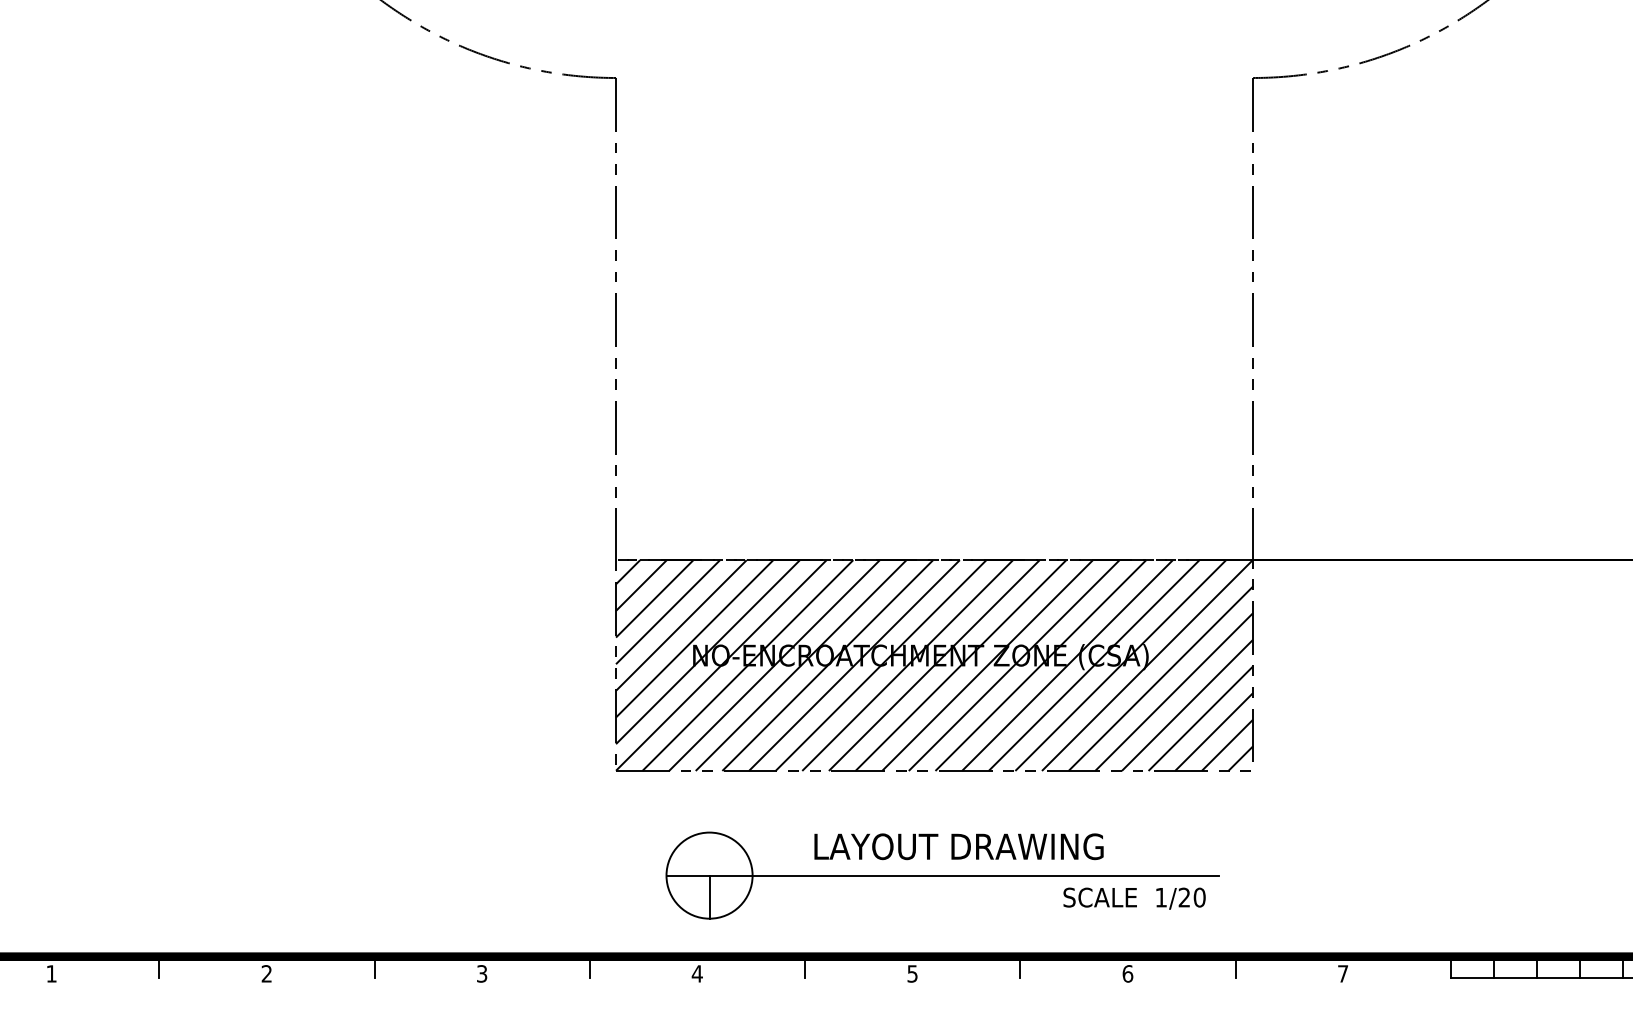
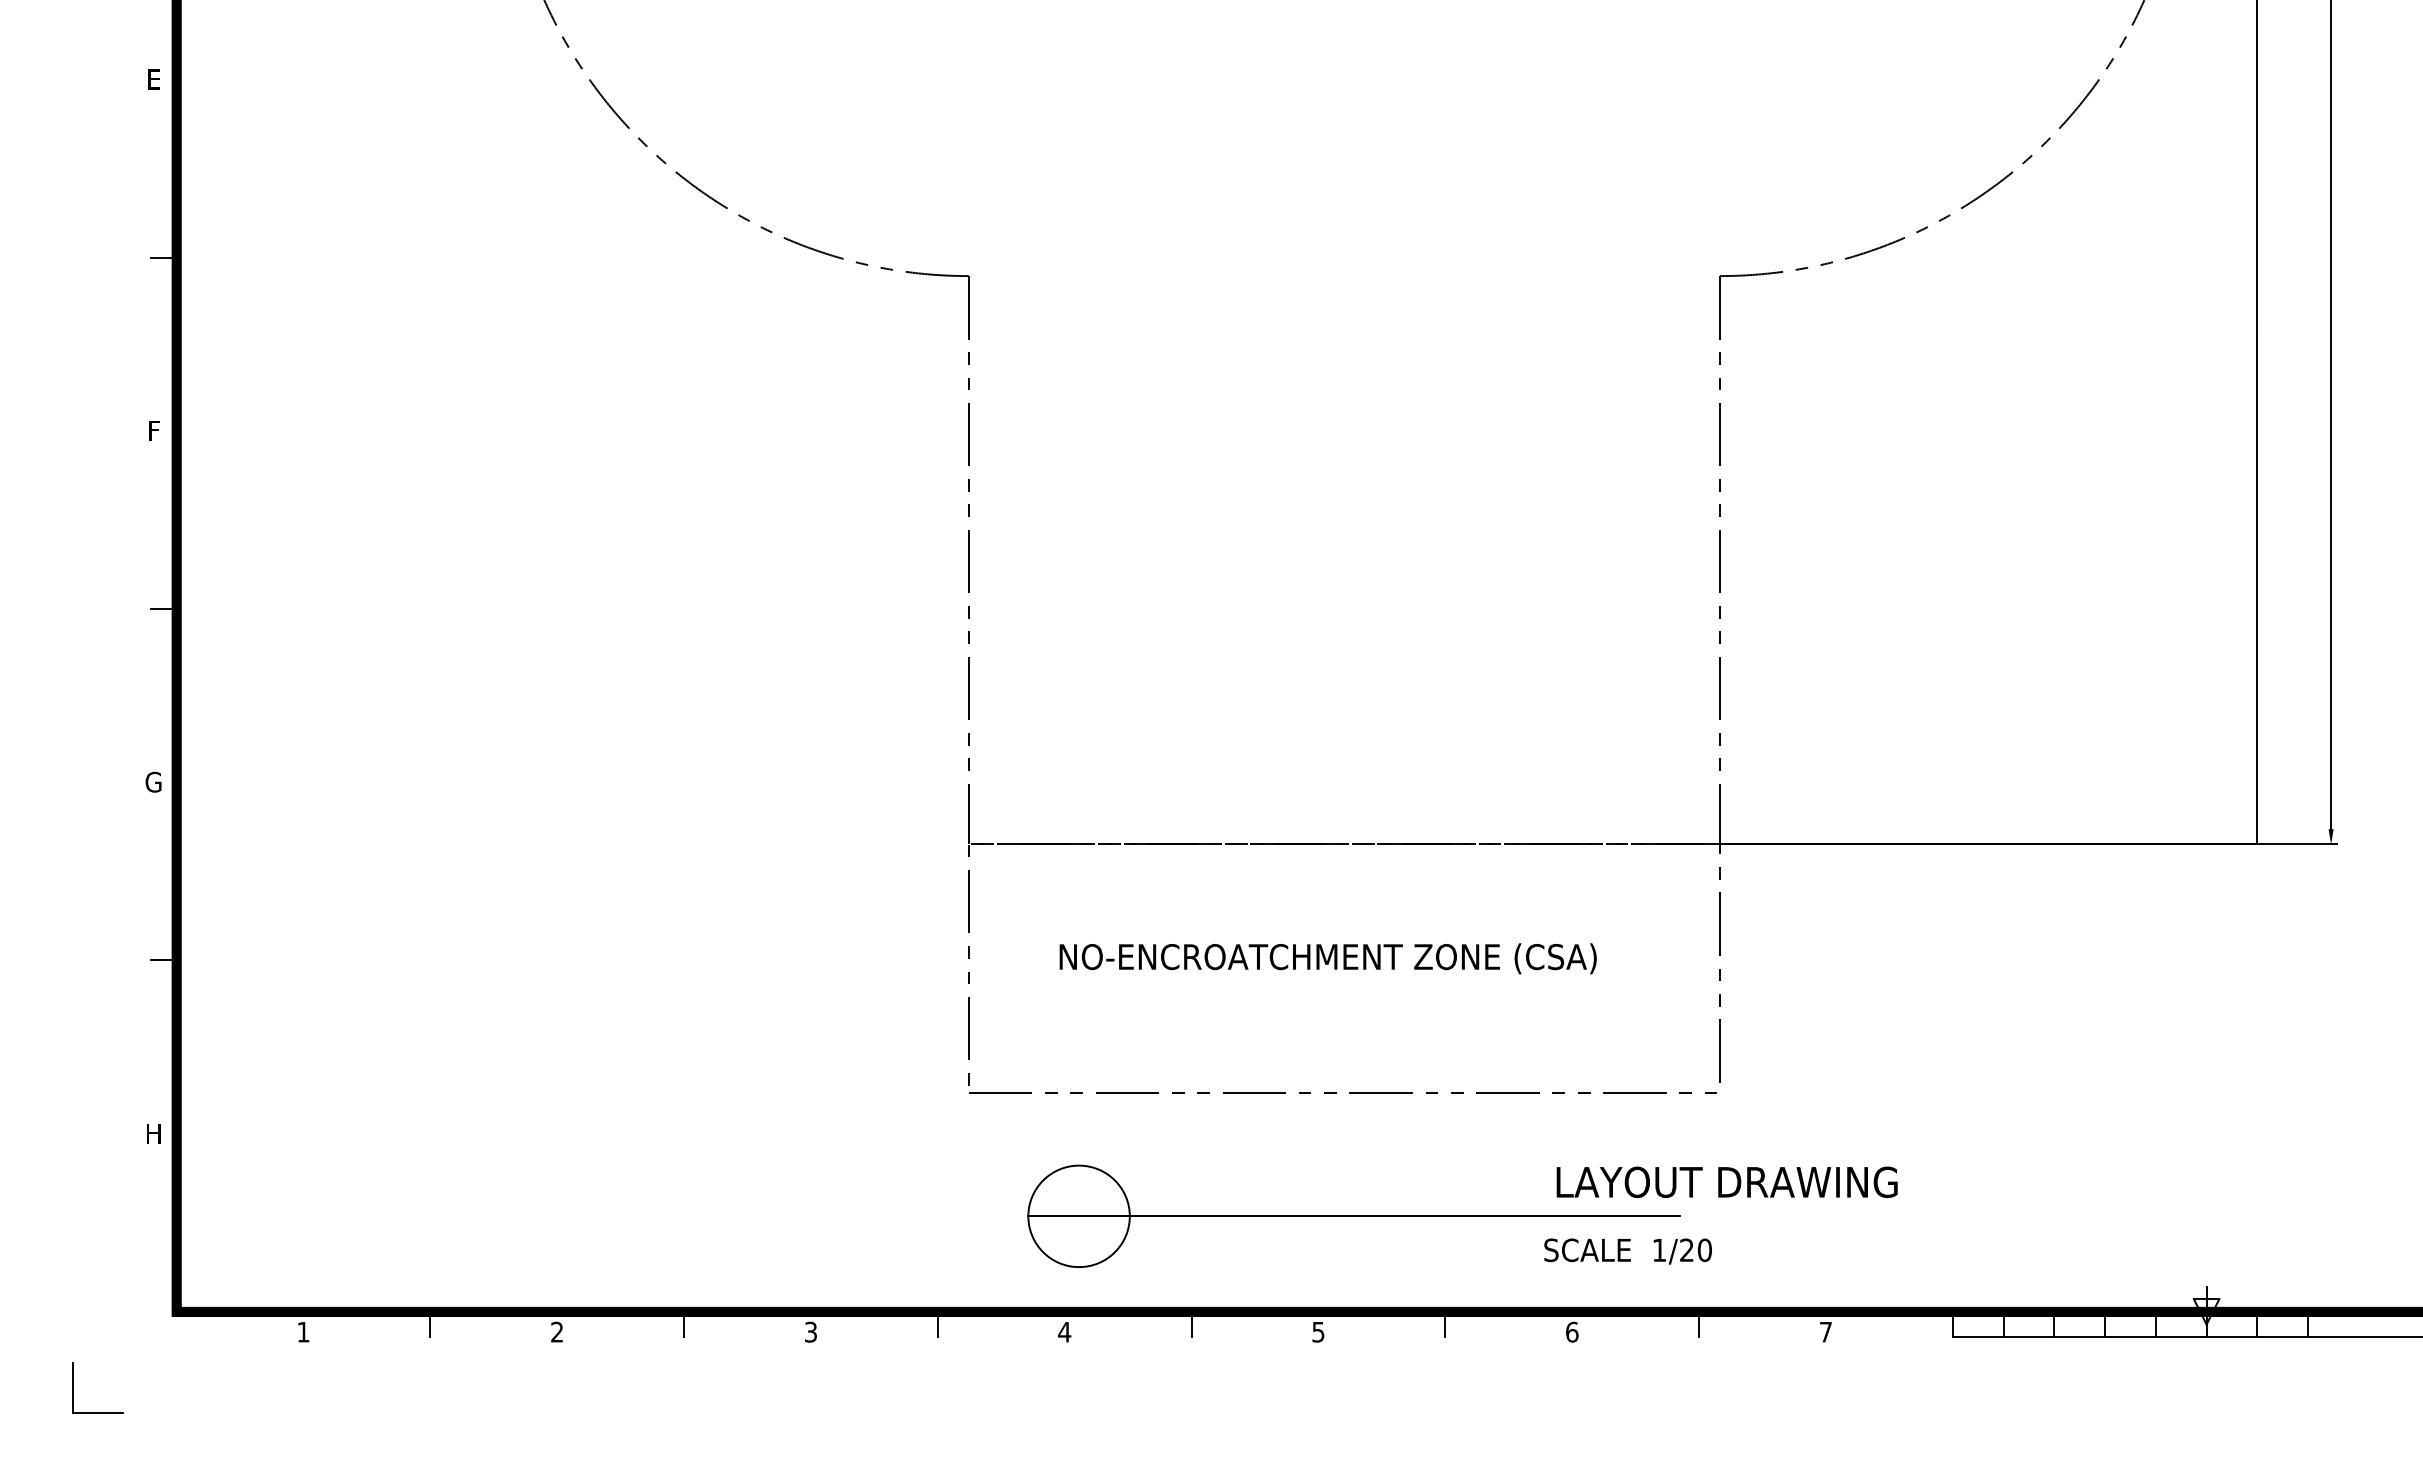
hatch: (933, 665) -> (1343, 968), removed
text: (958, 846) -> (1726, 1182), moved
line: (709, 896) -> (1079, 1241), removed
text: (1134, 898) -> (1627, 1251), moved

